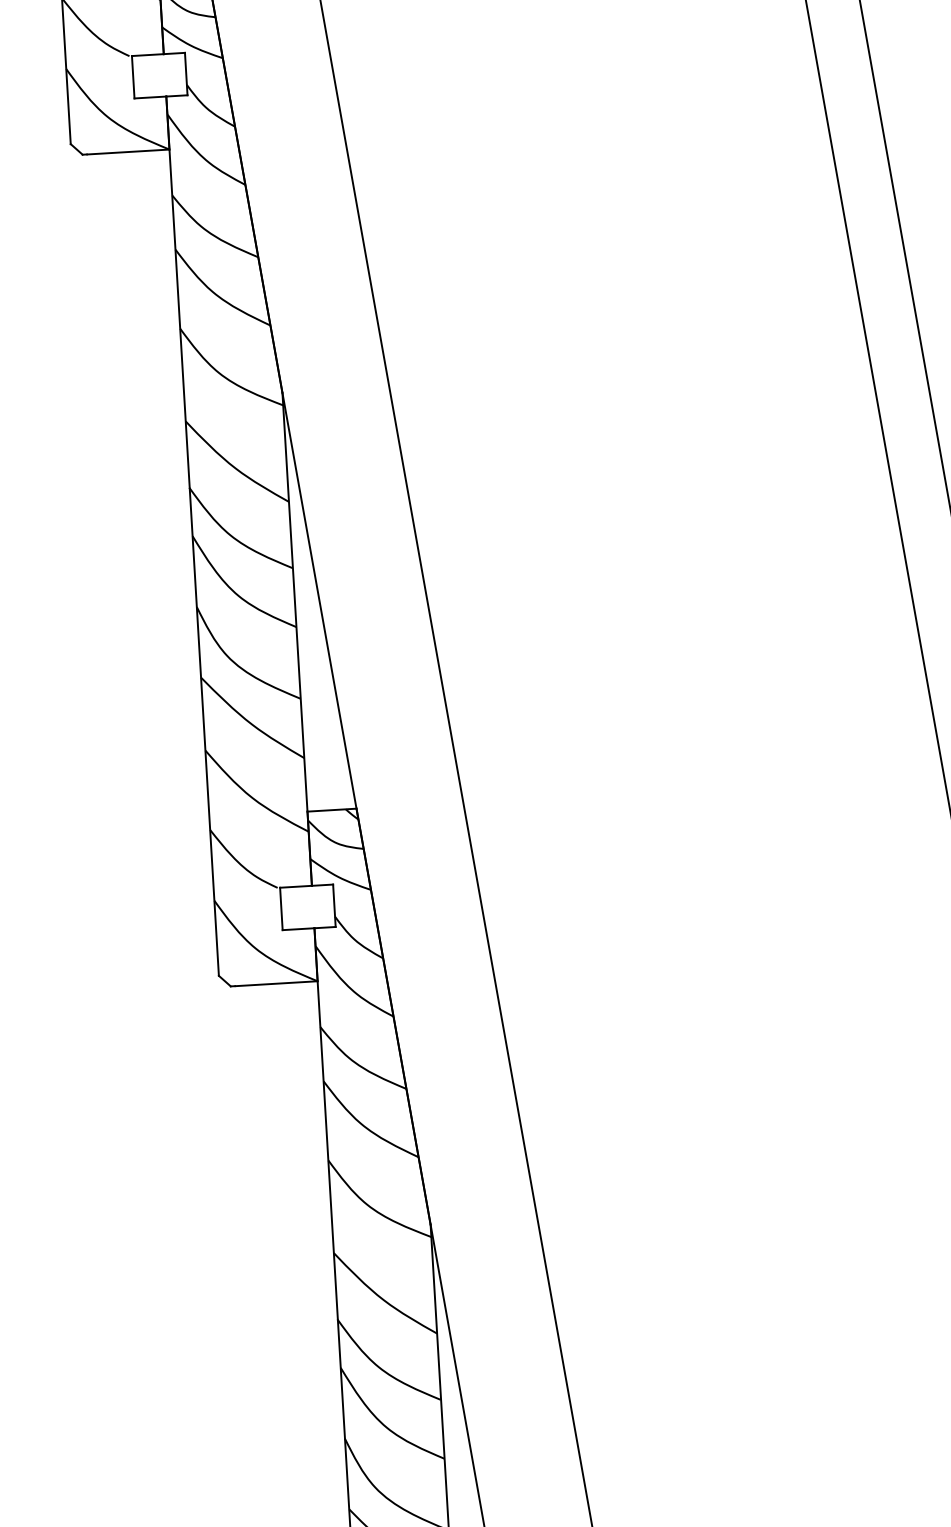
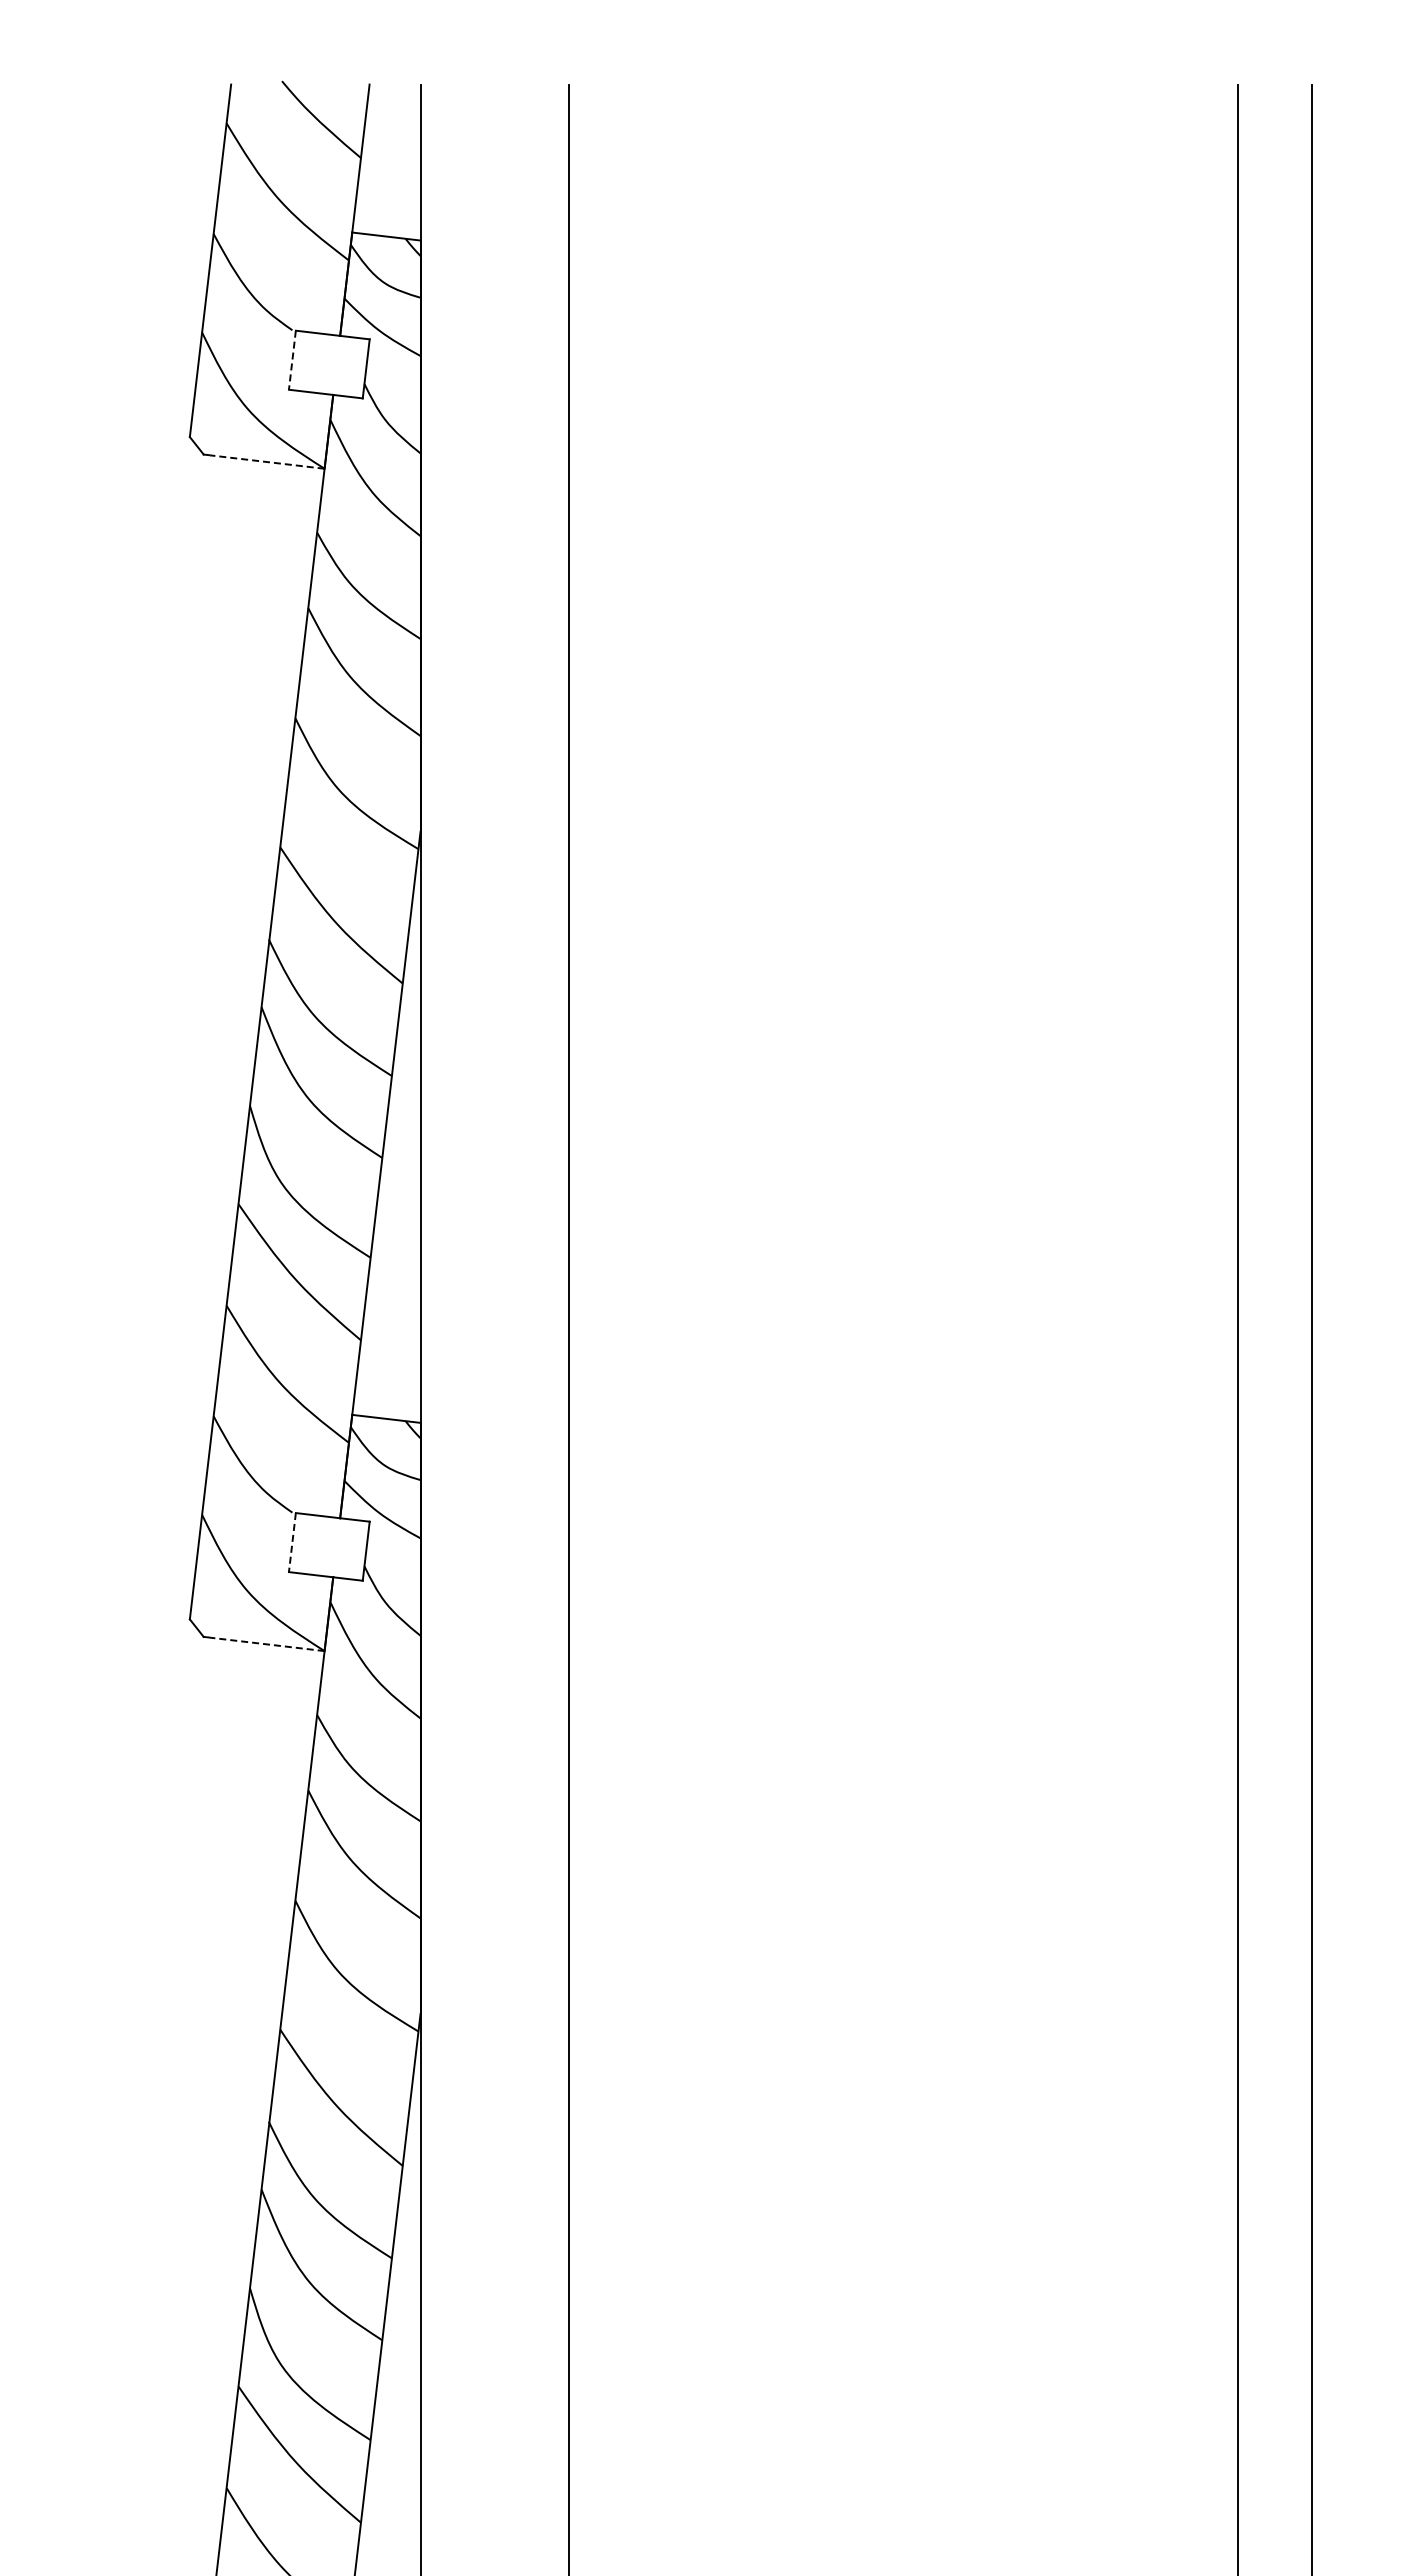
line: (133, 77) -> (292, 360), solid -> dashed
line: (128, 152) -> (267, 462), solid -> dashed
line: (281, 908) -> (292, 1542), solid -> dashed
line: (276, 983) -> (267, 1644), solid -> dashed

